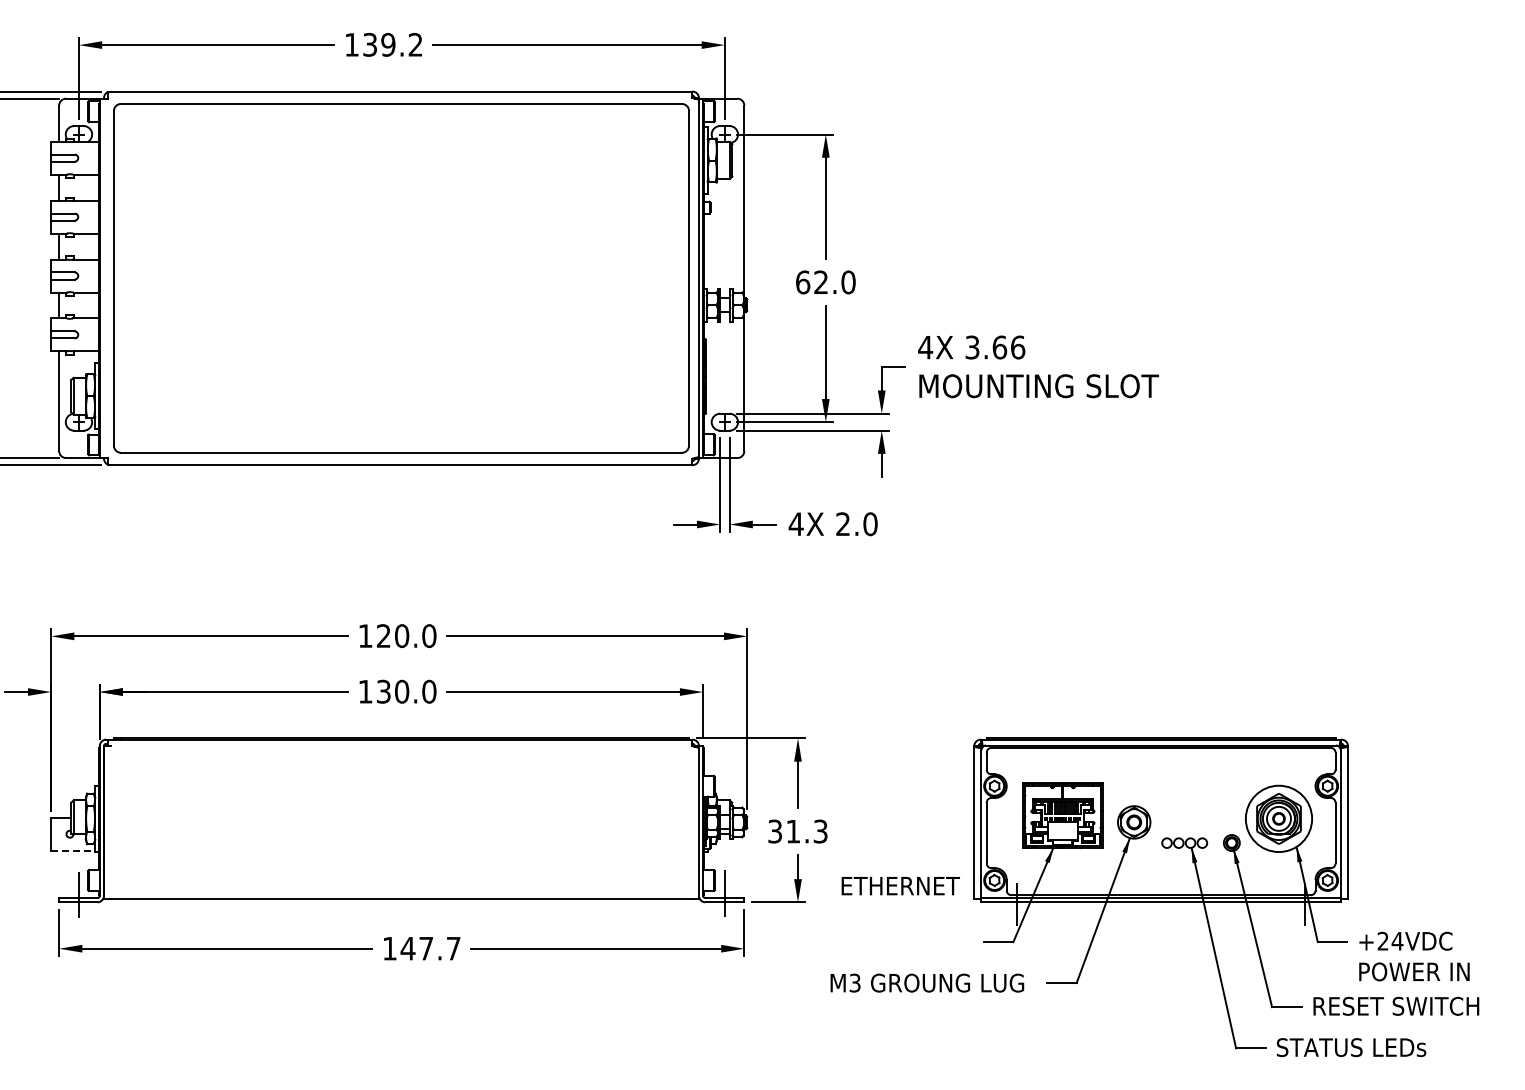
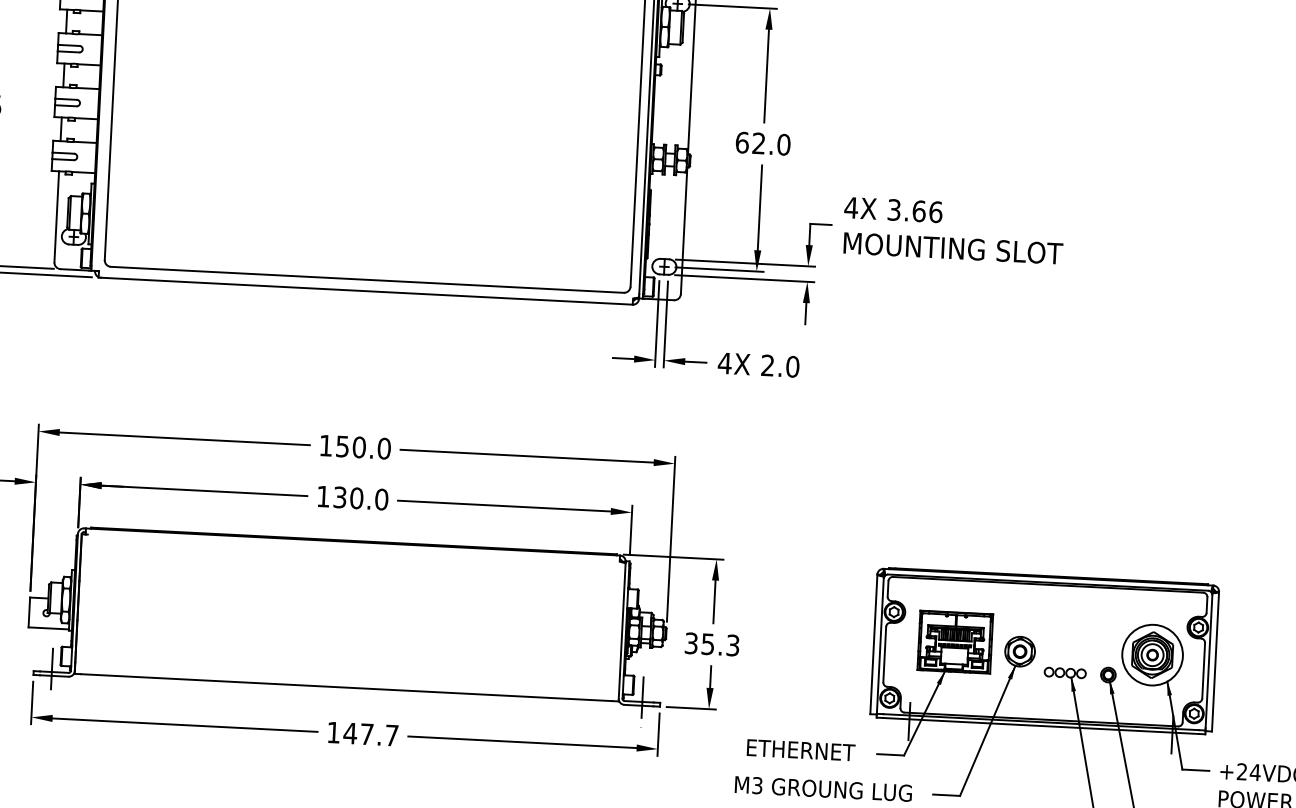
text: (383, 636) -> (342, 446), 120.0 -> 150.0
text: (792, 831) -> (707, 644), 31.3 -> 35.3
line: (73, 850) -> (49, 628), dashed -> solid
text: (900, 886) -> (800, 750), moved

